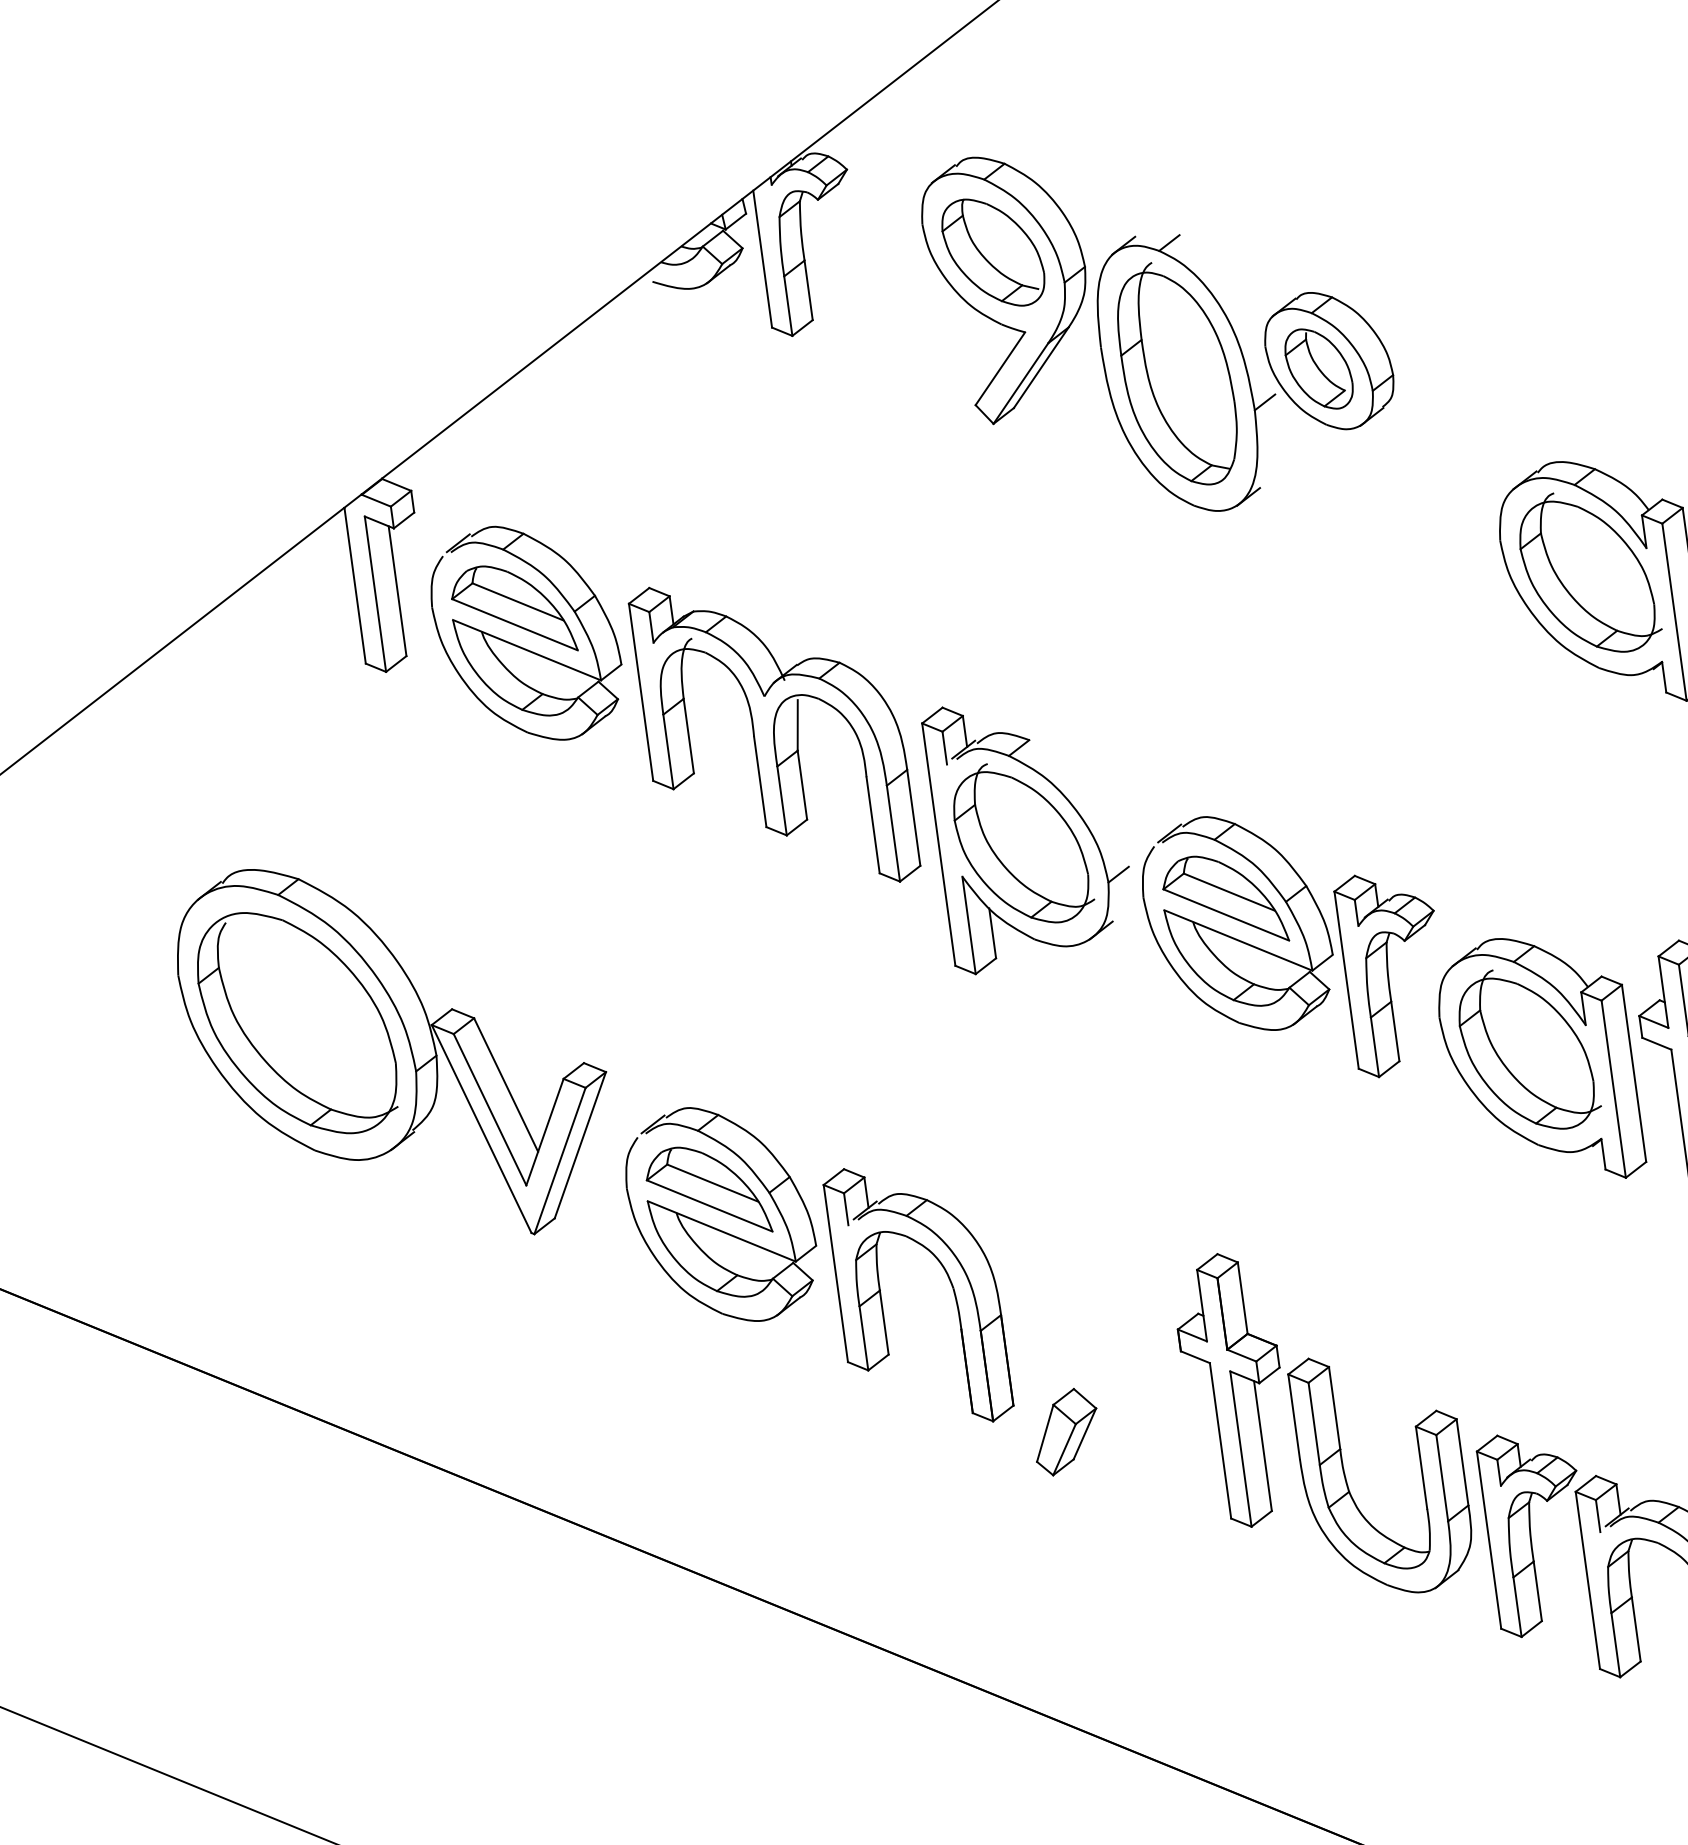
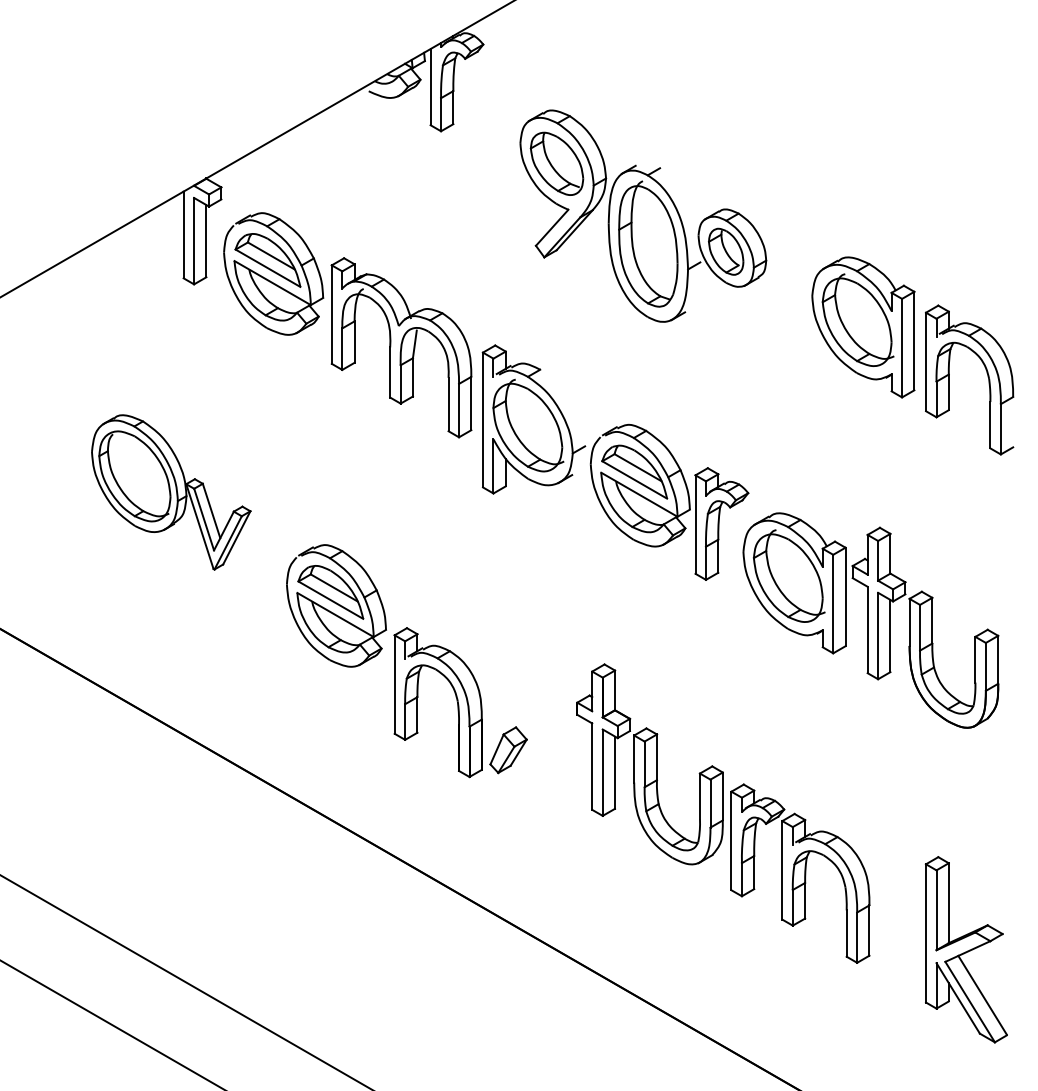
part: (1161, 324) -> (643, 215), moved
part: (396, 1051) -> (171, 492), size x0.7
part: (948, 1281) -> (455, 697), moved

